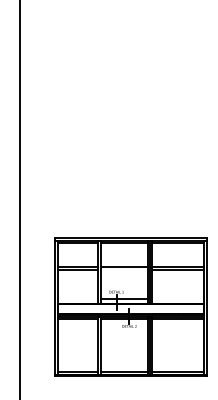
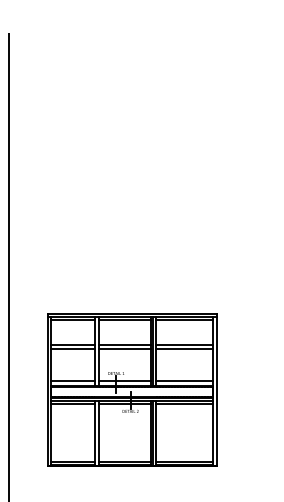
line: (123, 269) -> (124, 348), added
line: (77, 299) -> (73, 381), added
line: (178, 299) -> (184, 381), added

